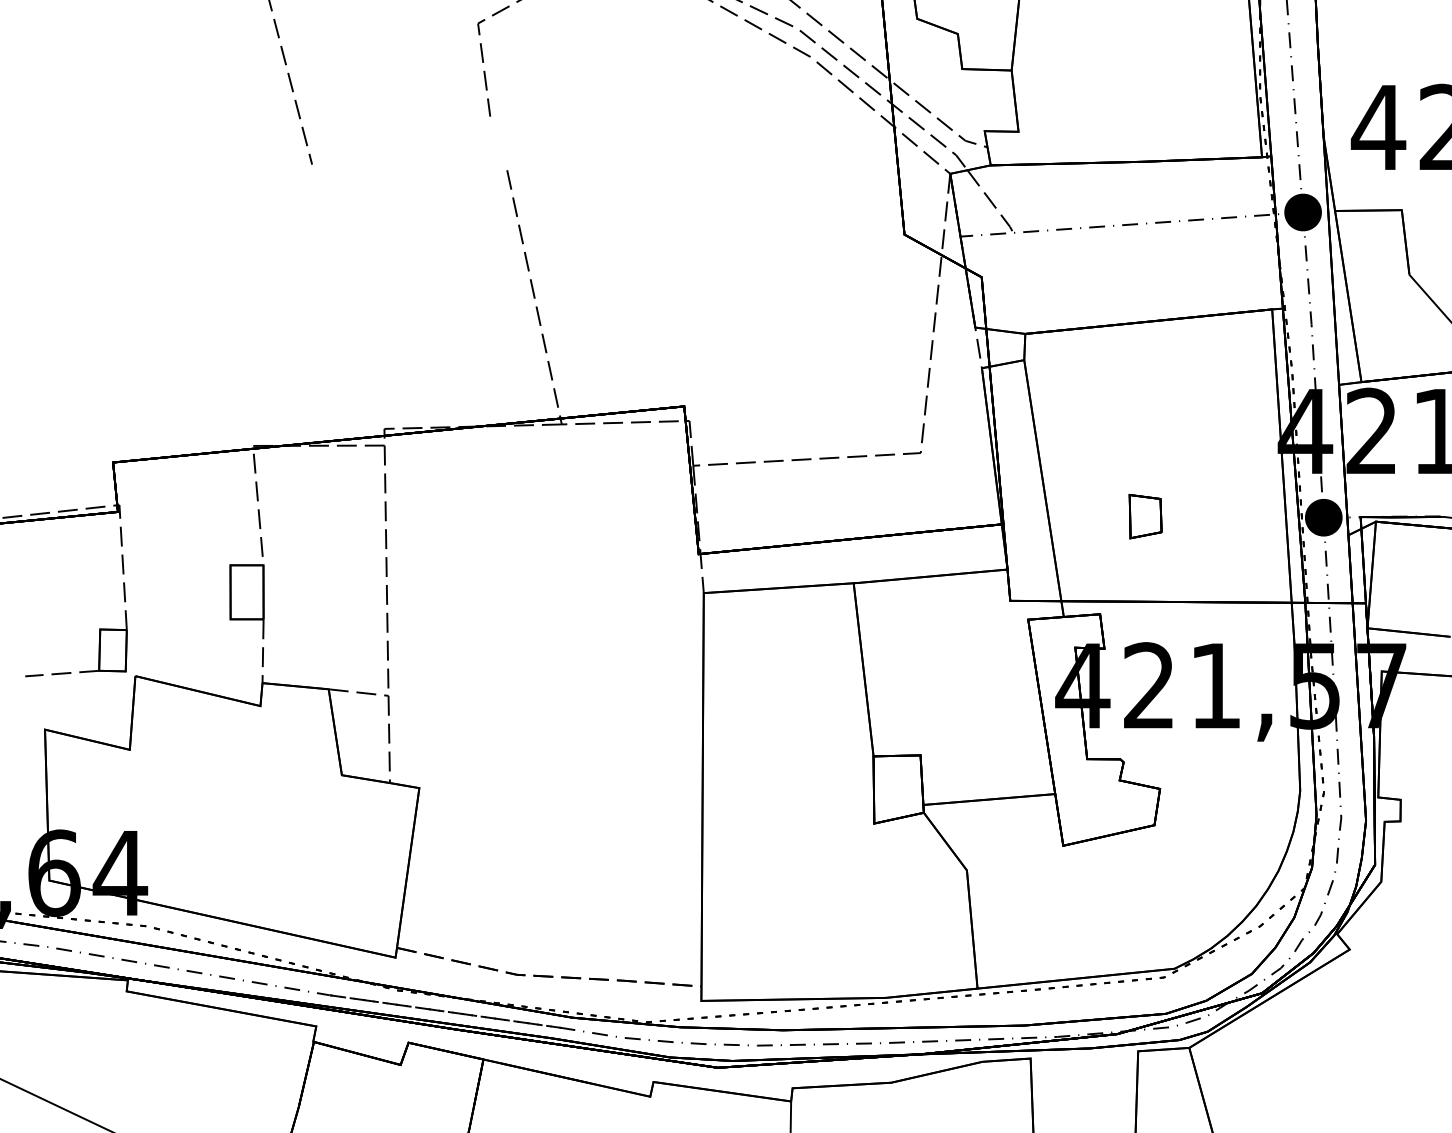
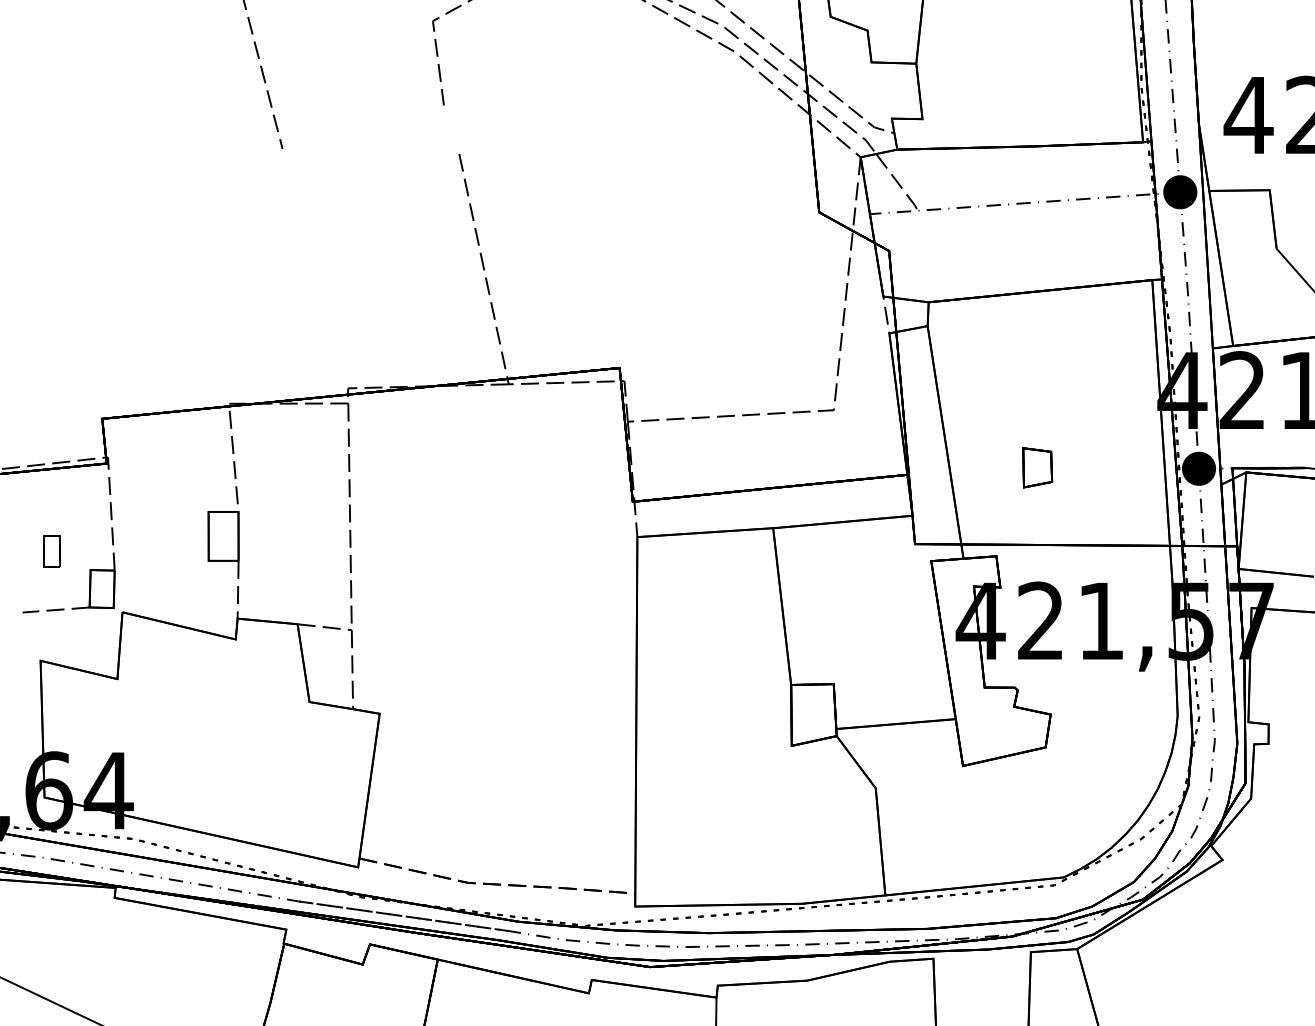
part: (56, 609) -> (50, 551), added

